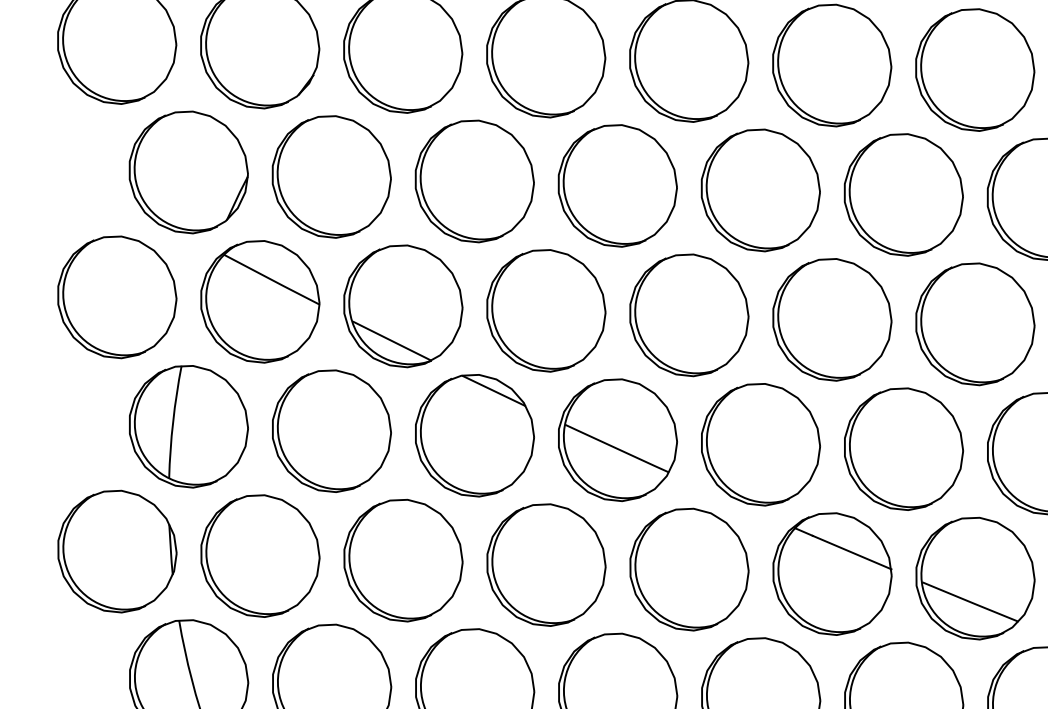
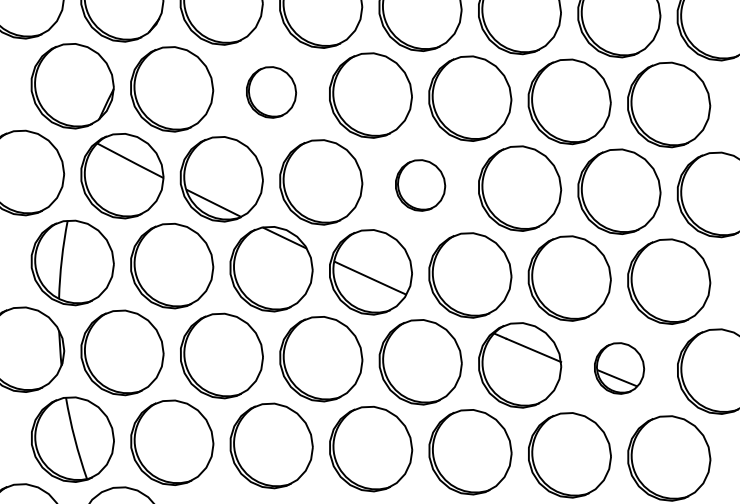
part: (474, 181) -> (271, 92), size x0.6
part: (689, 315) -> (420, 185), size x0.6
part: (975, 578) -> (619, 368), size x0.6

